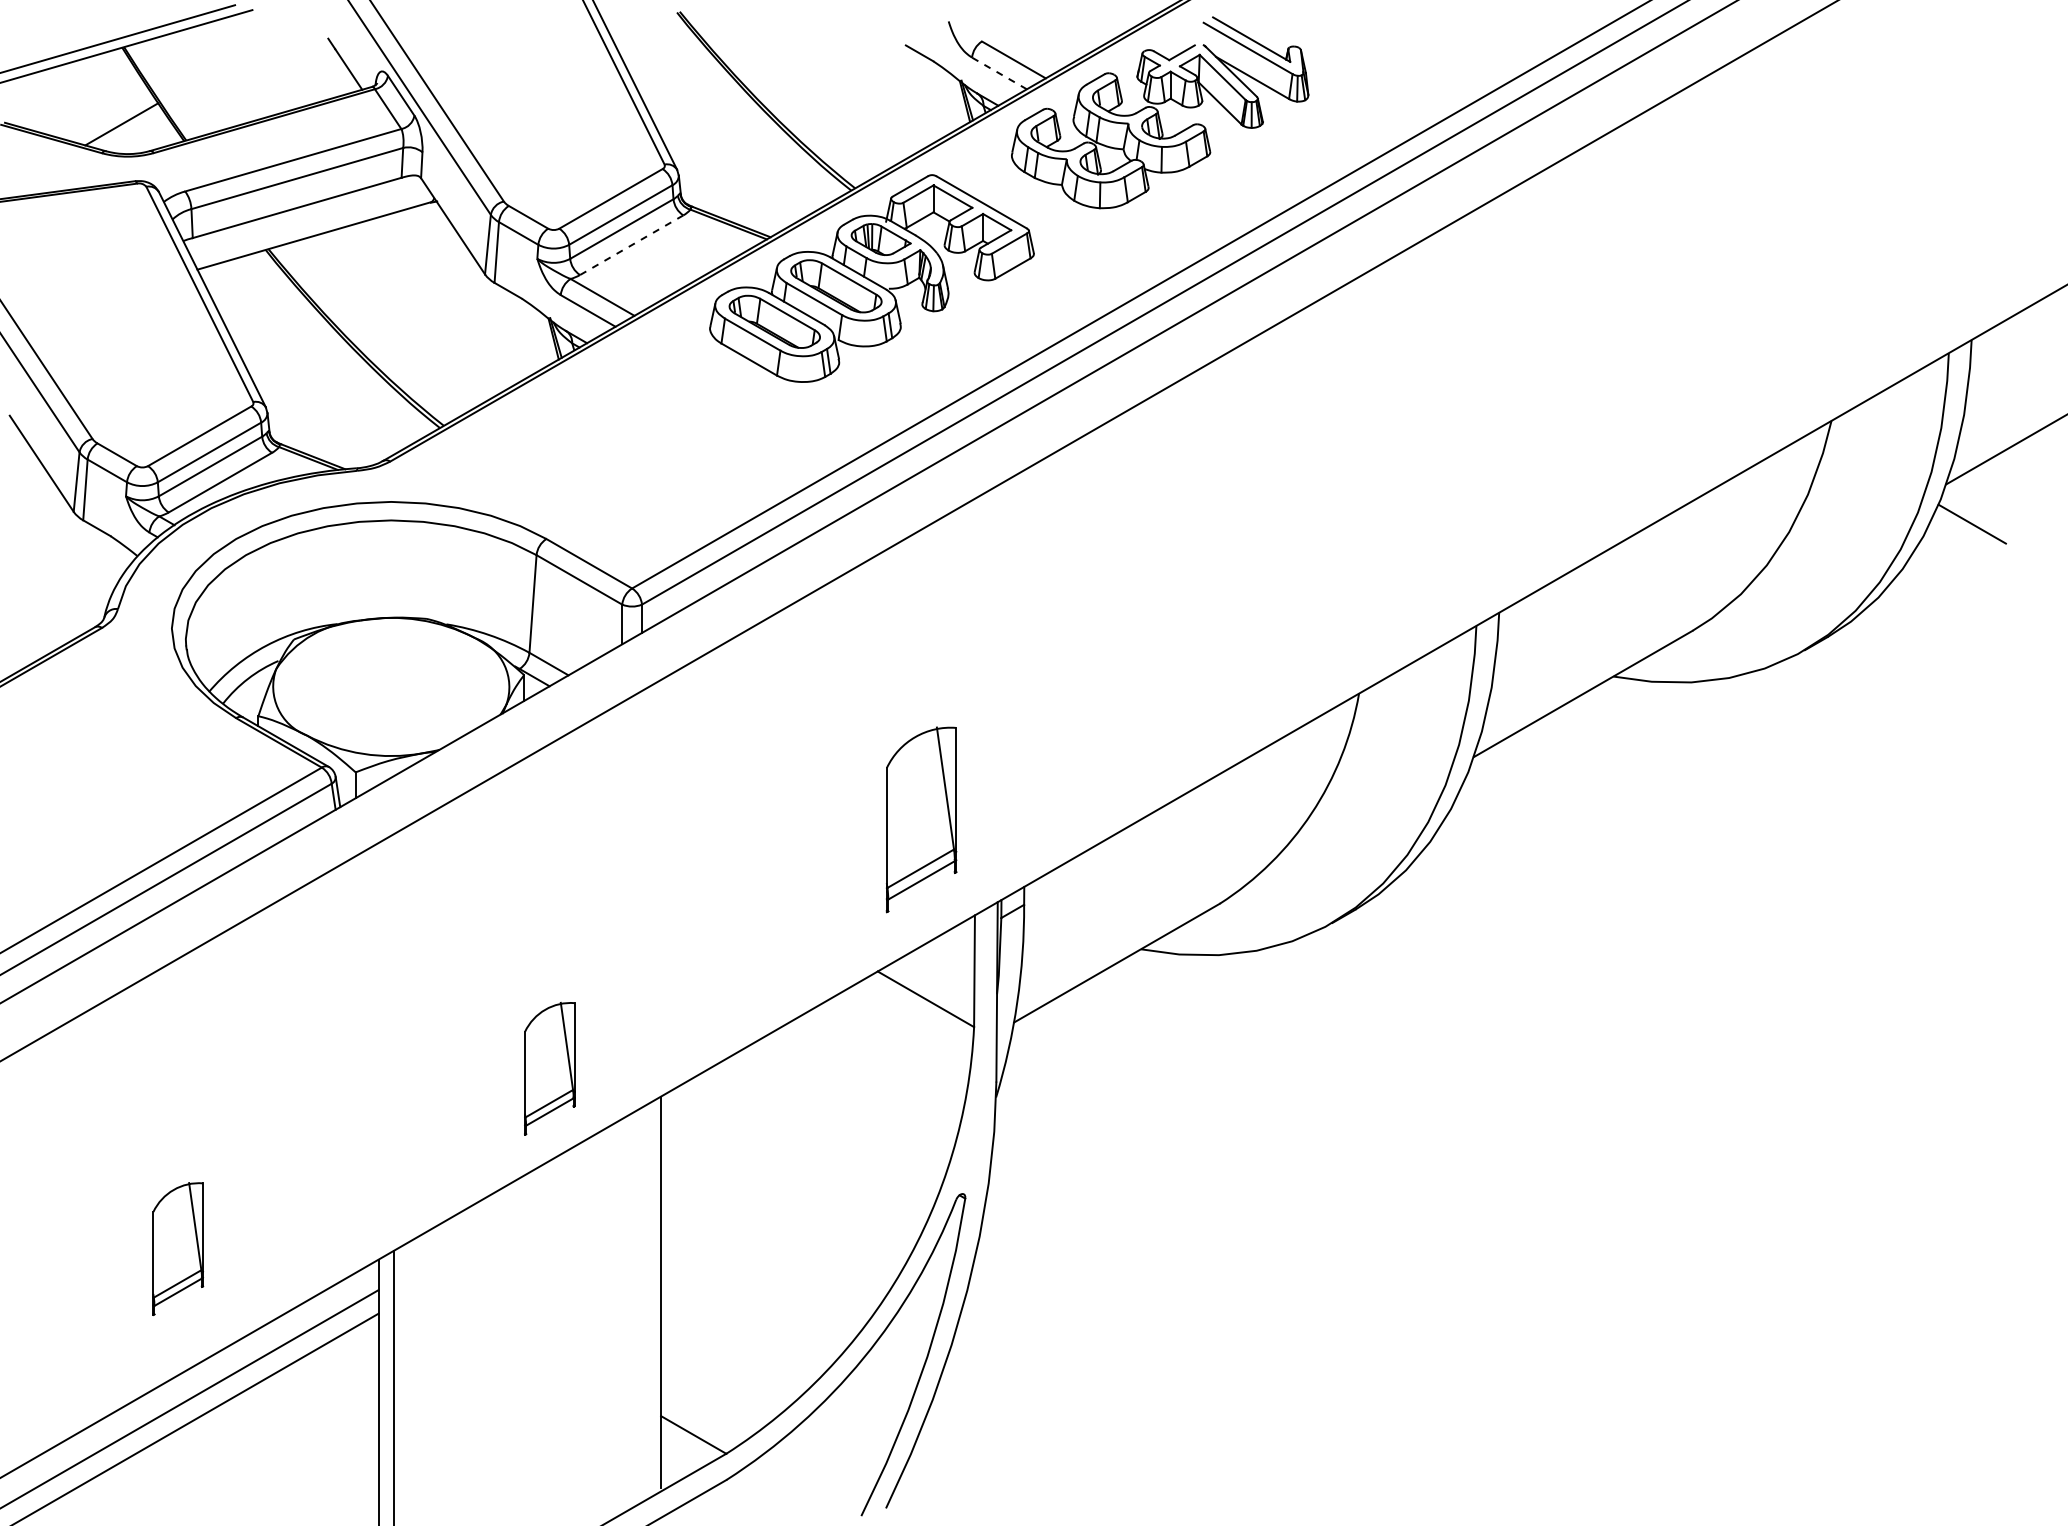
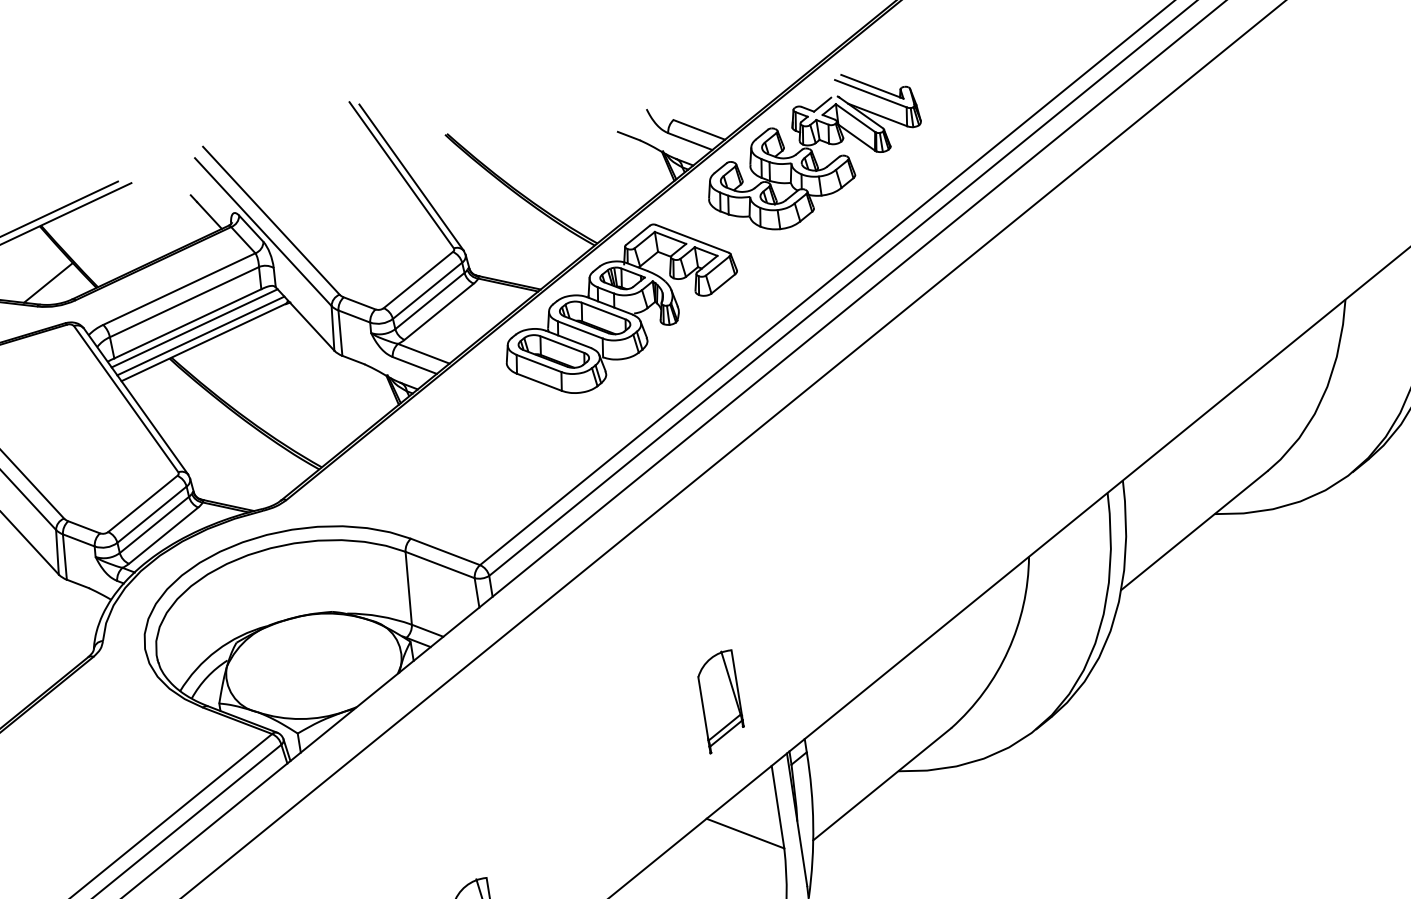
line: (999, 73) -> (690, 141), dashed -> solid
line: (305, 215) -> (194, 328), added
line: (311, 226) -> (200, 335), added
line: (631, 245) -> (439, 312), dashed -> solid
part: (921, 819) -> (720, 701), size x0.71

